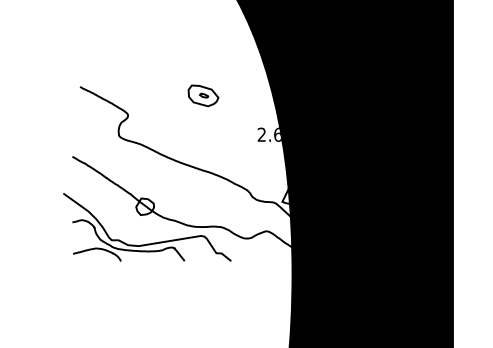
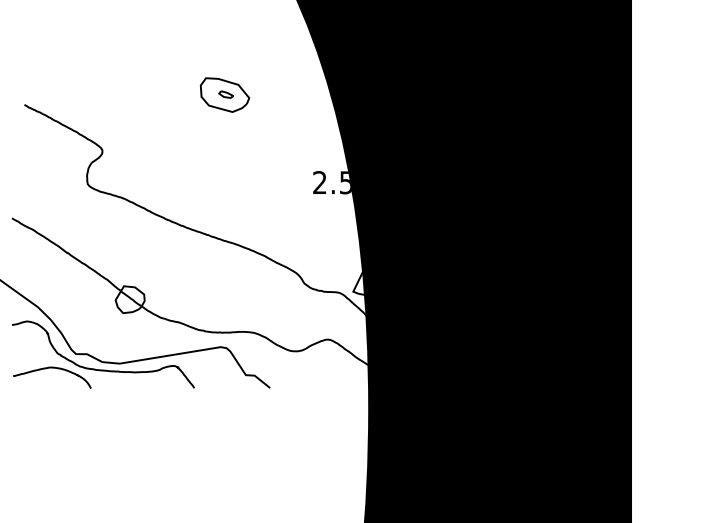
part: (203, 95) -> (225, 94), moved
text: (277, 134) -> (345, 182), 2.6 -> 2.5

